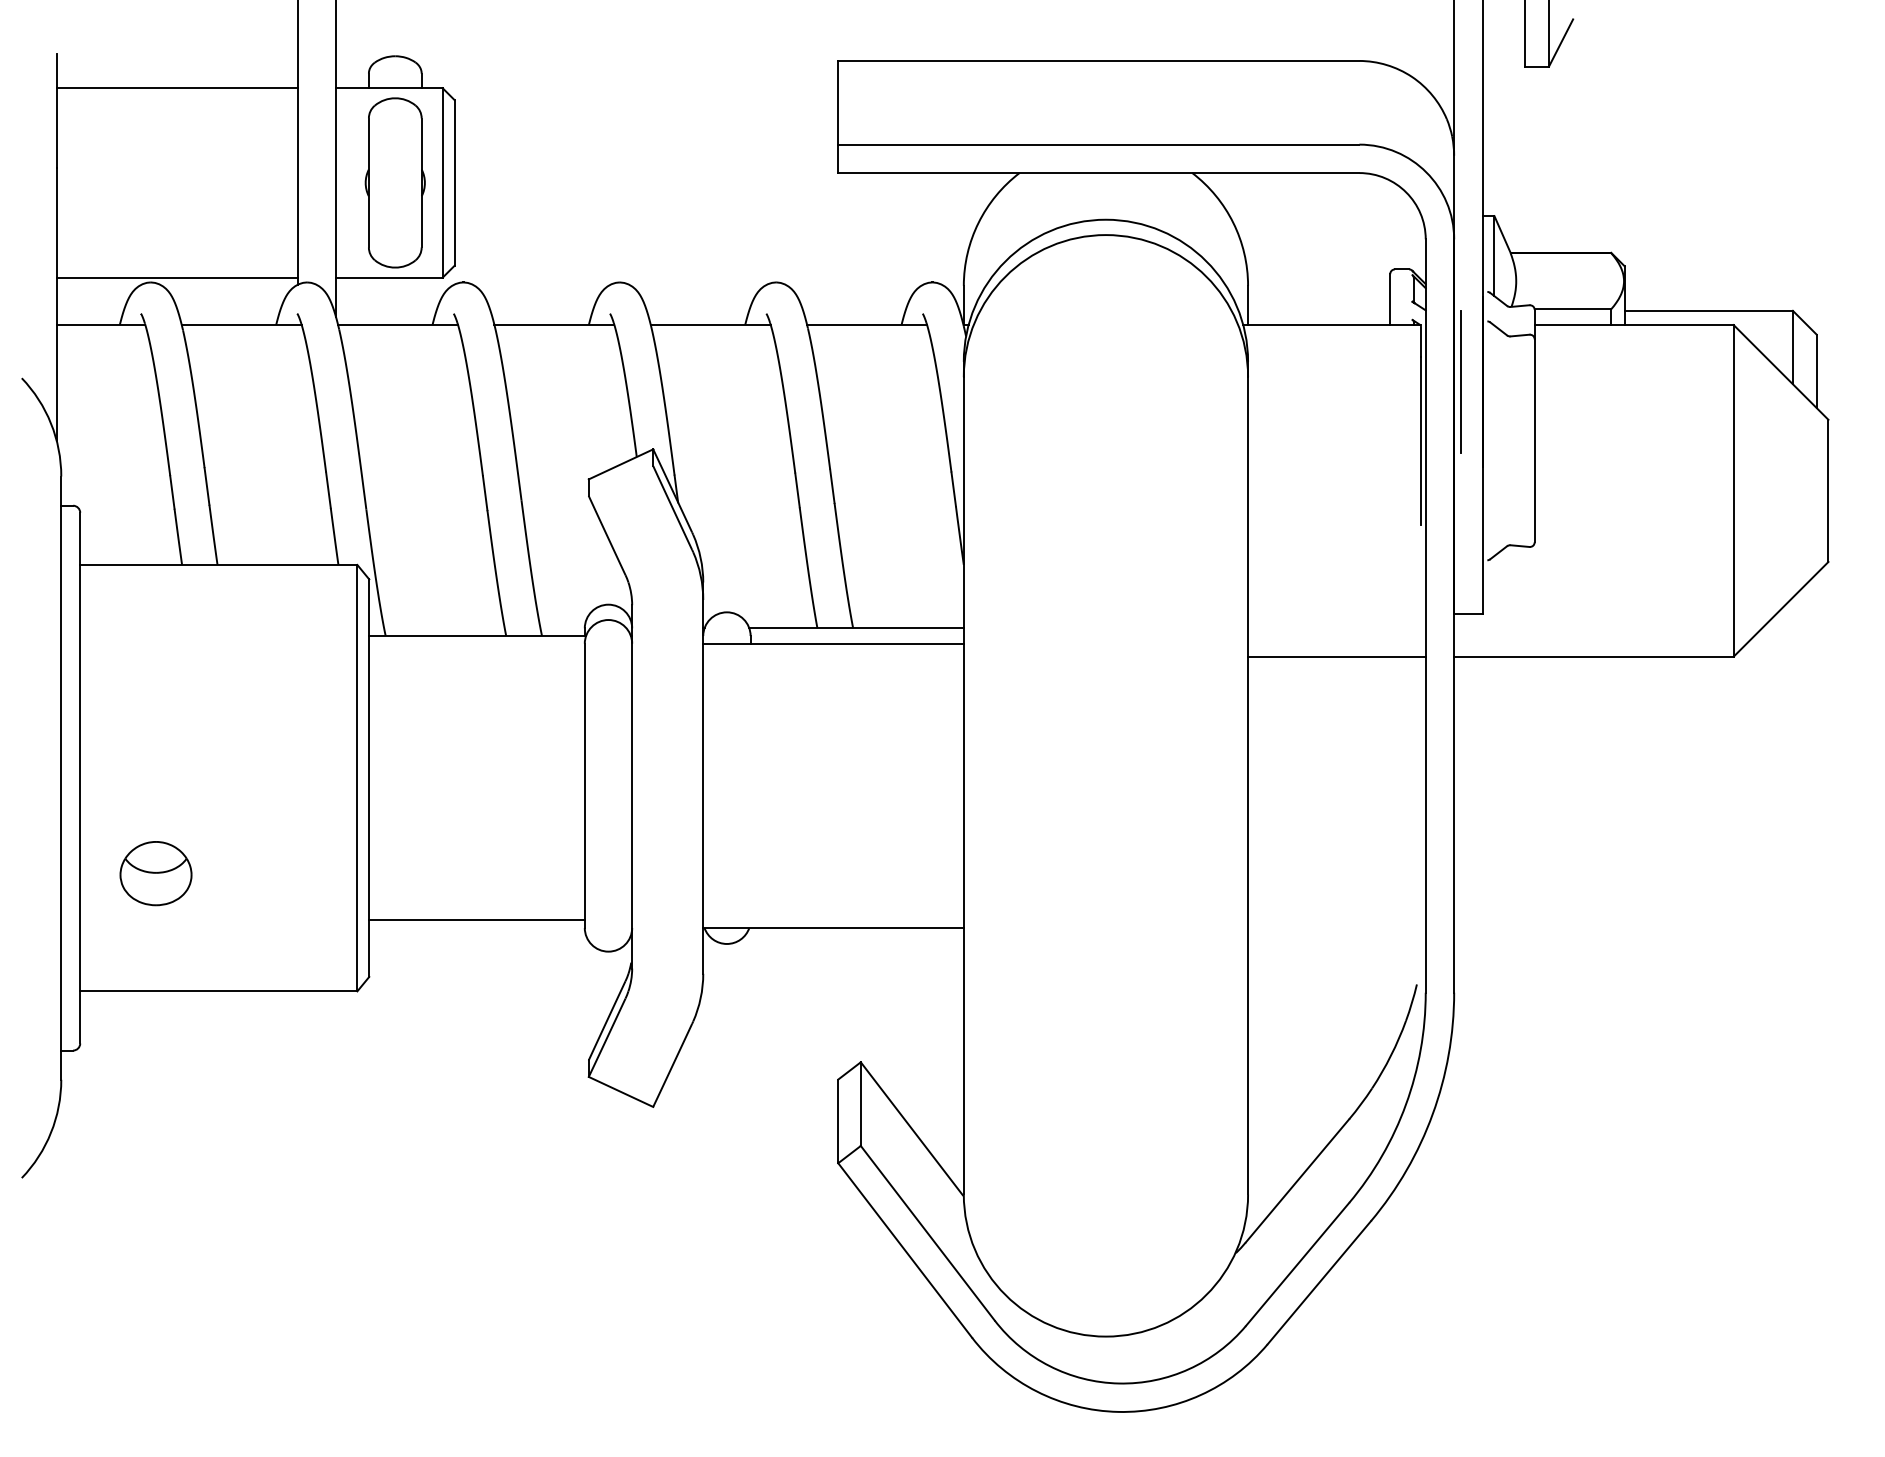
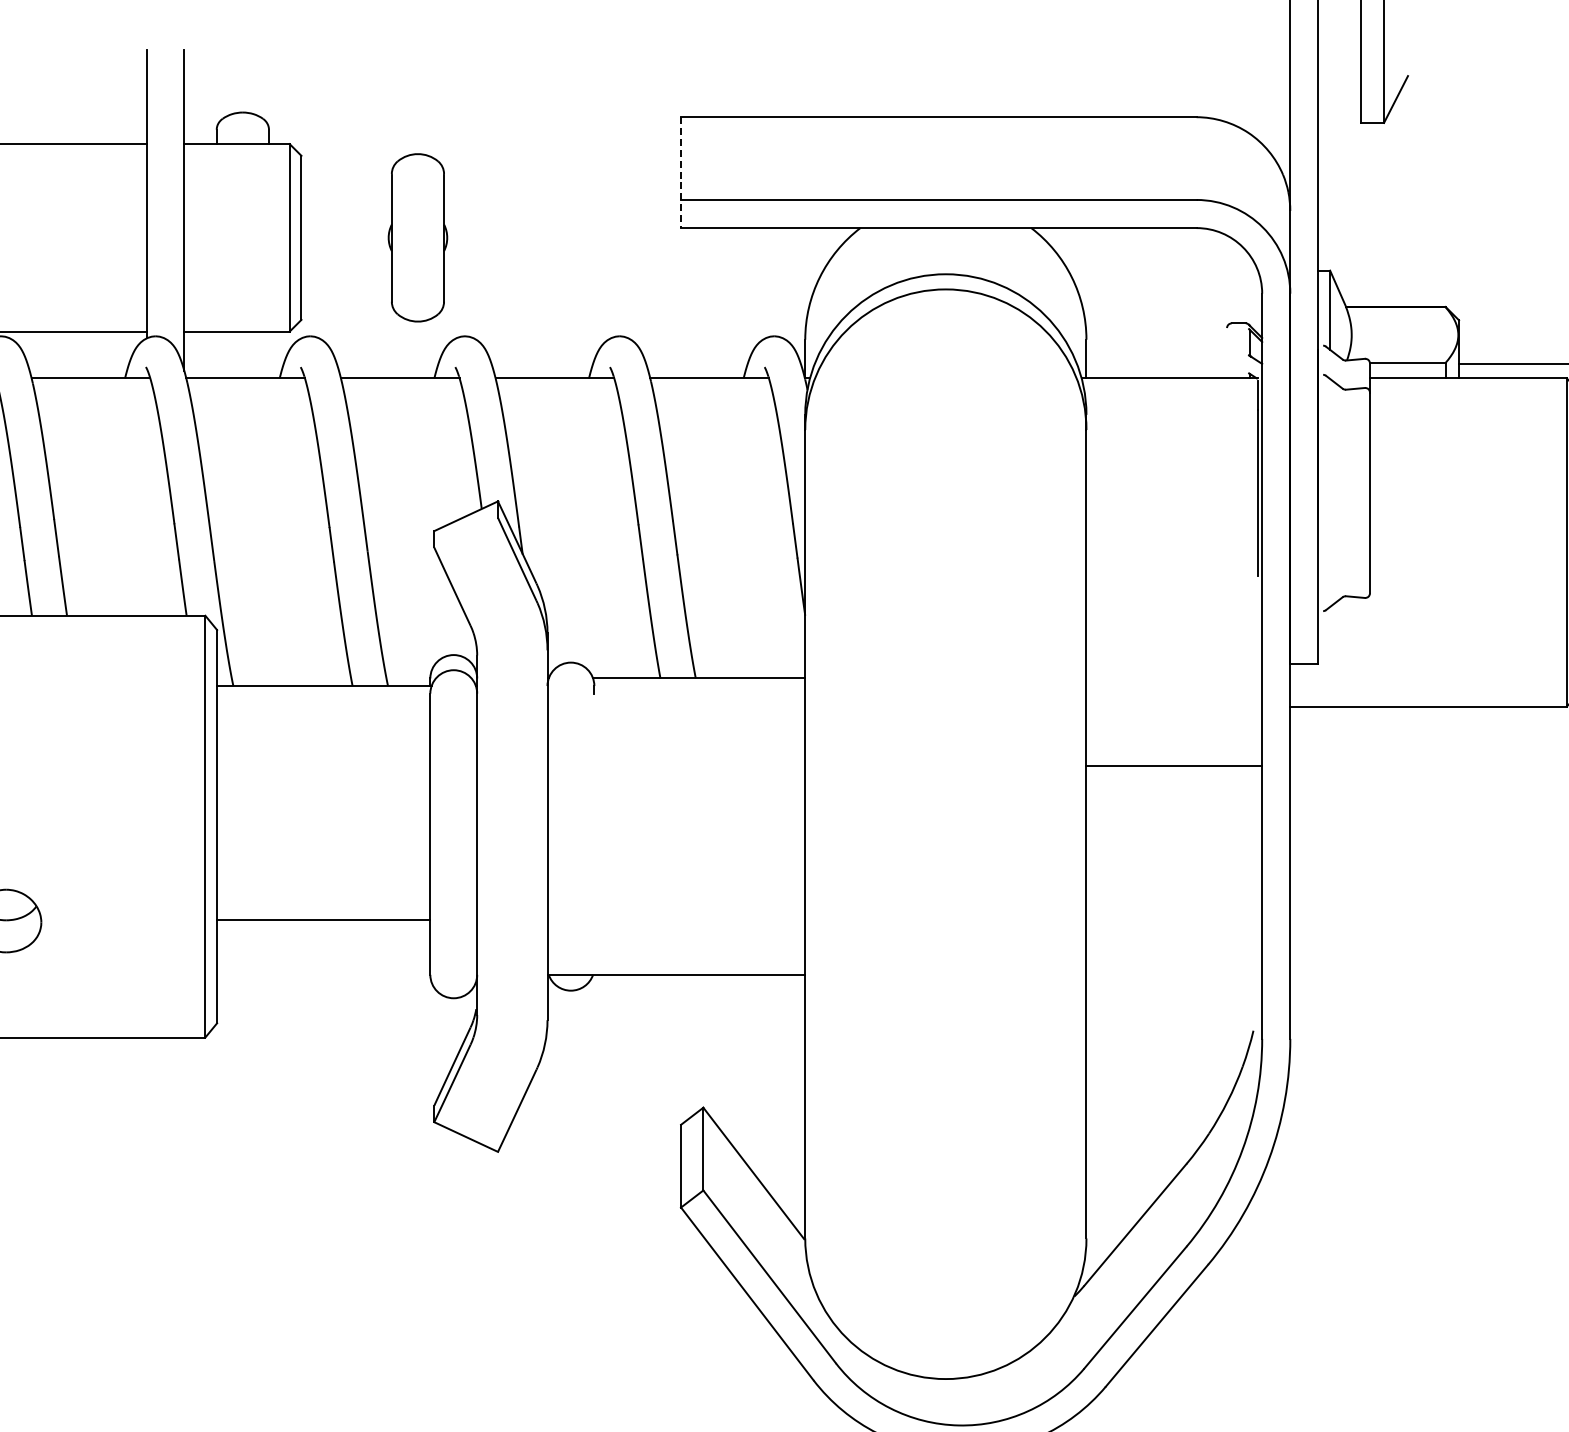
line: (838, 117) -> (681, 173), solid -> dashed
part: (394, 182) -> (417, 237), moved
line: (1390, 299) -> (1227, 353), removed
line: (1461, 381) -> (1297, 434), removed
line: (833, 643) -> (676, 693), removed
line: (1336, 656) -> (1173, 765), moved
line: (476, 920) -> (323, 919), moved

